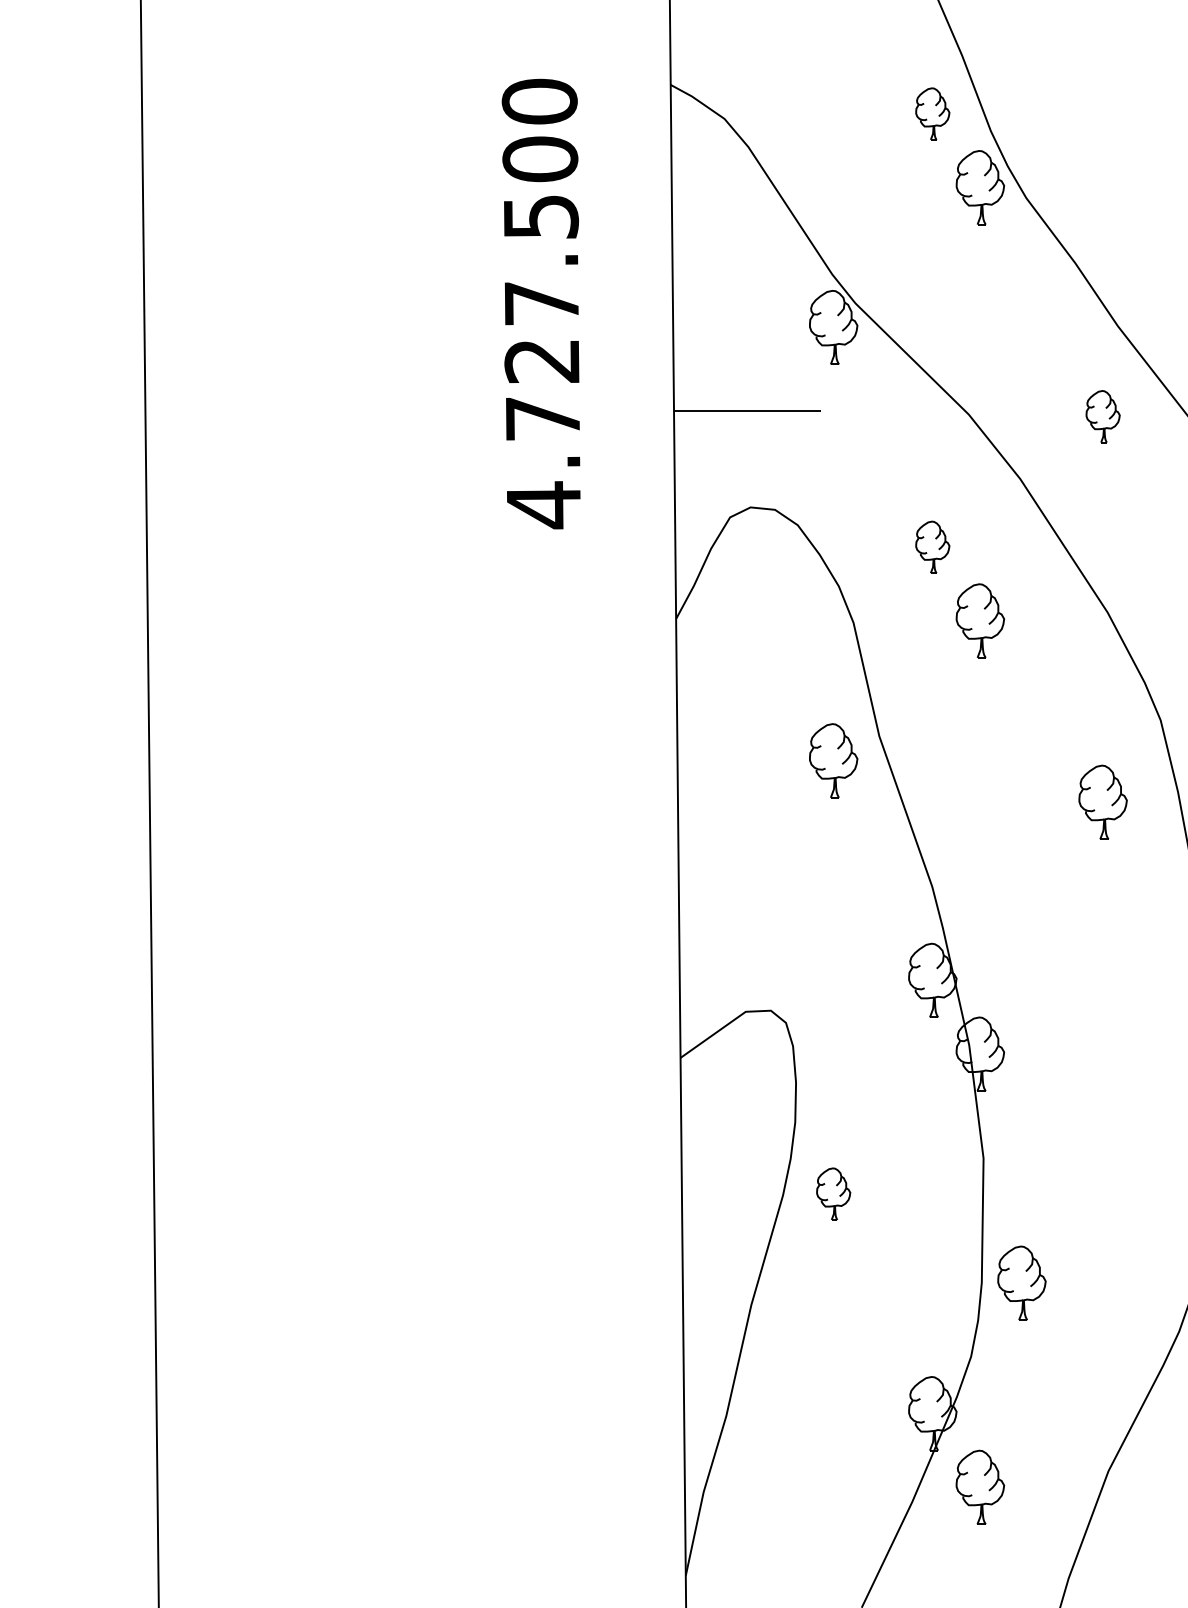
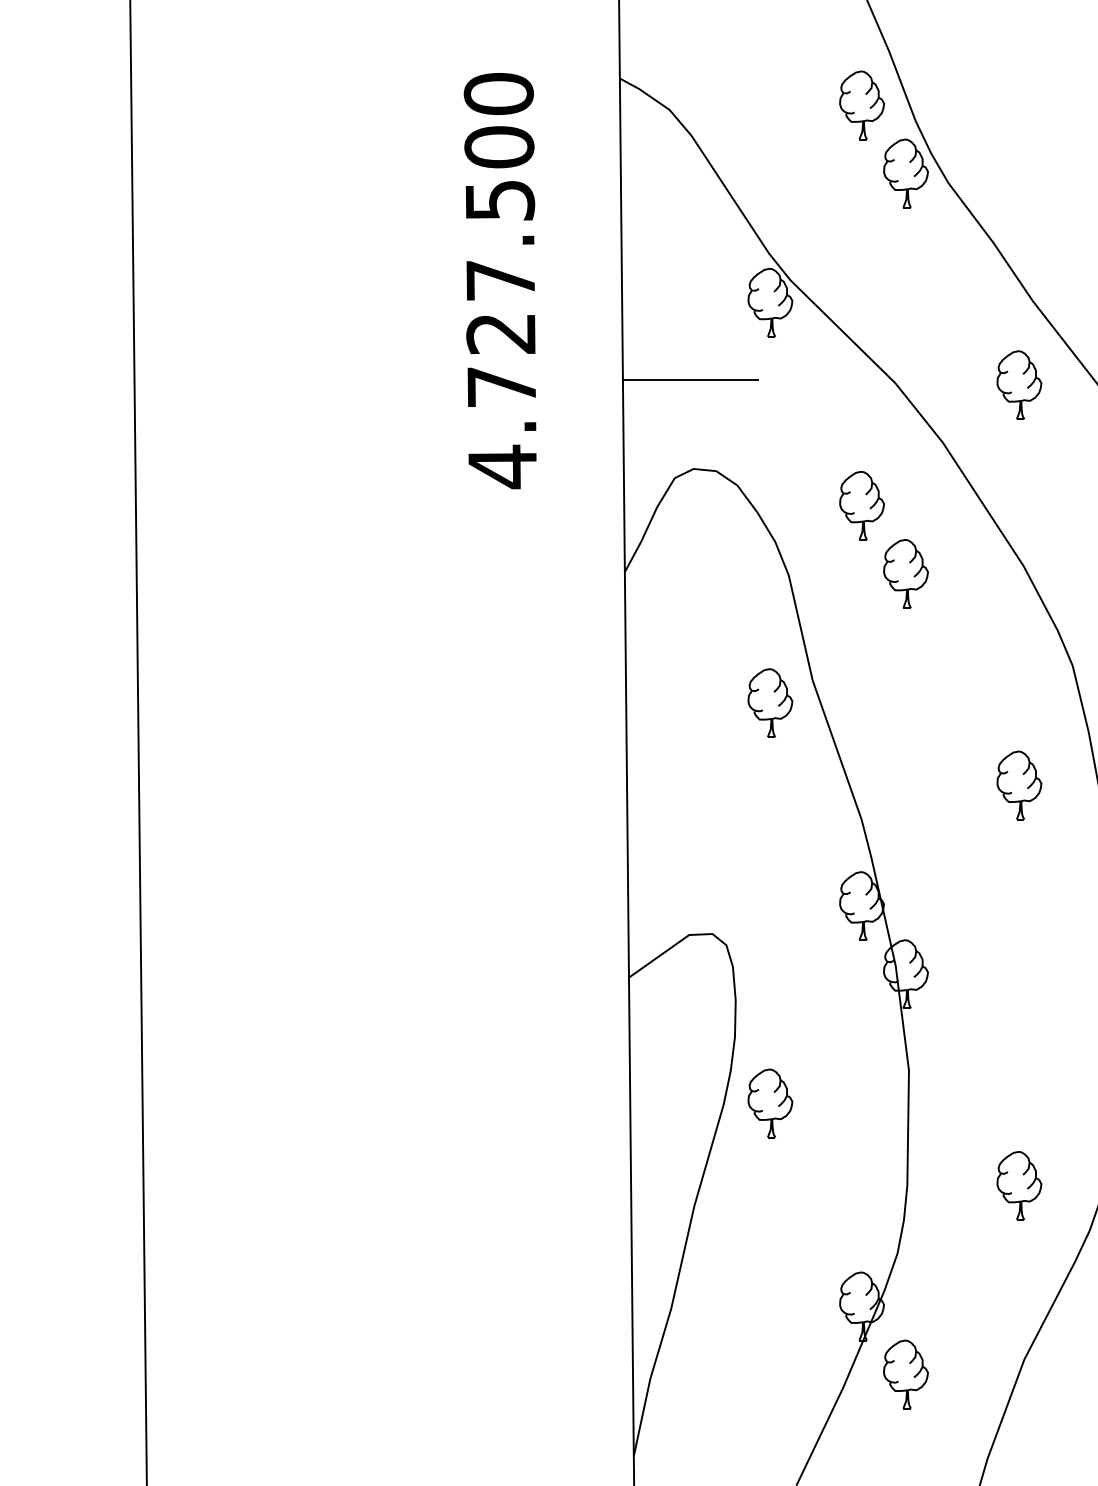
part: (932, 114) -> (861, 105), size x1.43
part: (1103, 416) -> (1019, 384), size x1.43
part: (932, 546) -> (861, 505), size x1.43
part: (1103, 802) -> (1019, 785), moved
part: (833, 1194) -> (770, 1103), size x1.43
part: (1022, 1282) -> (1019, 1185), moved

